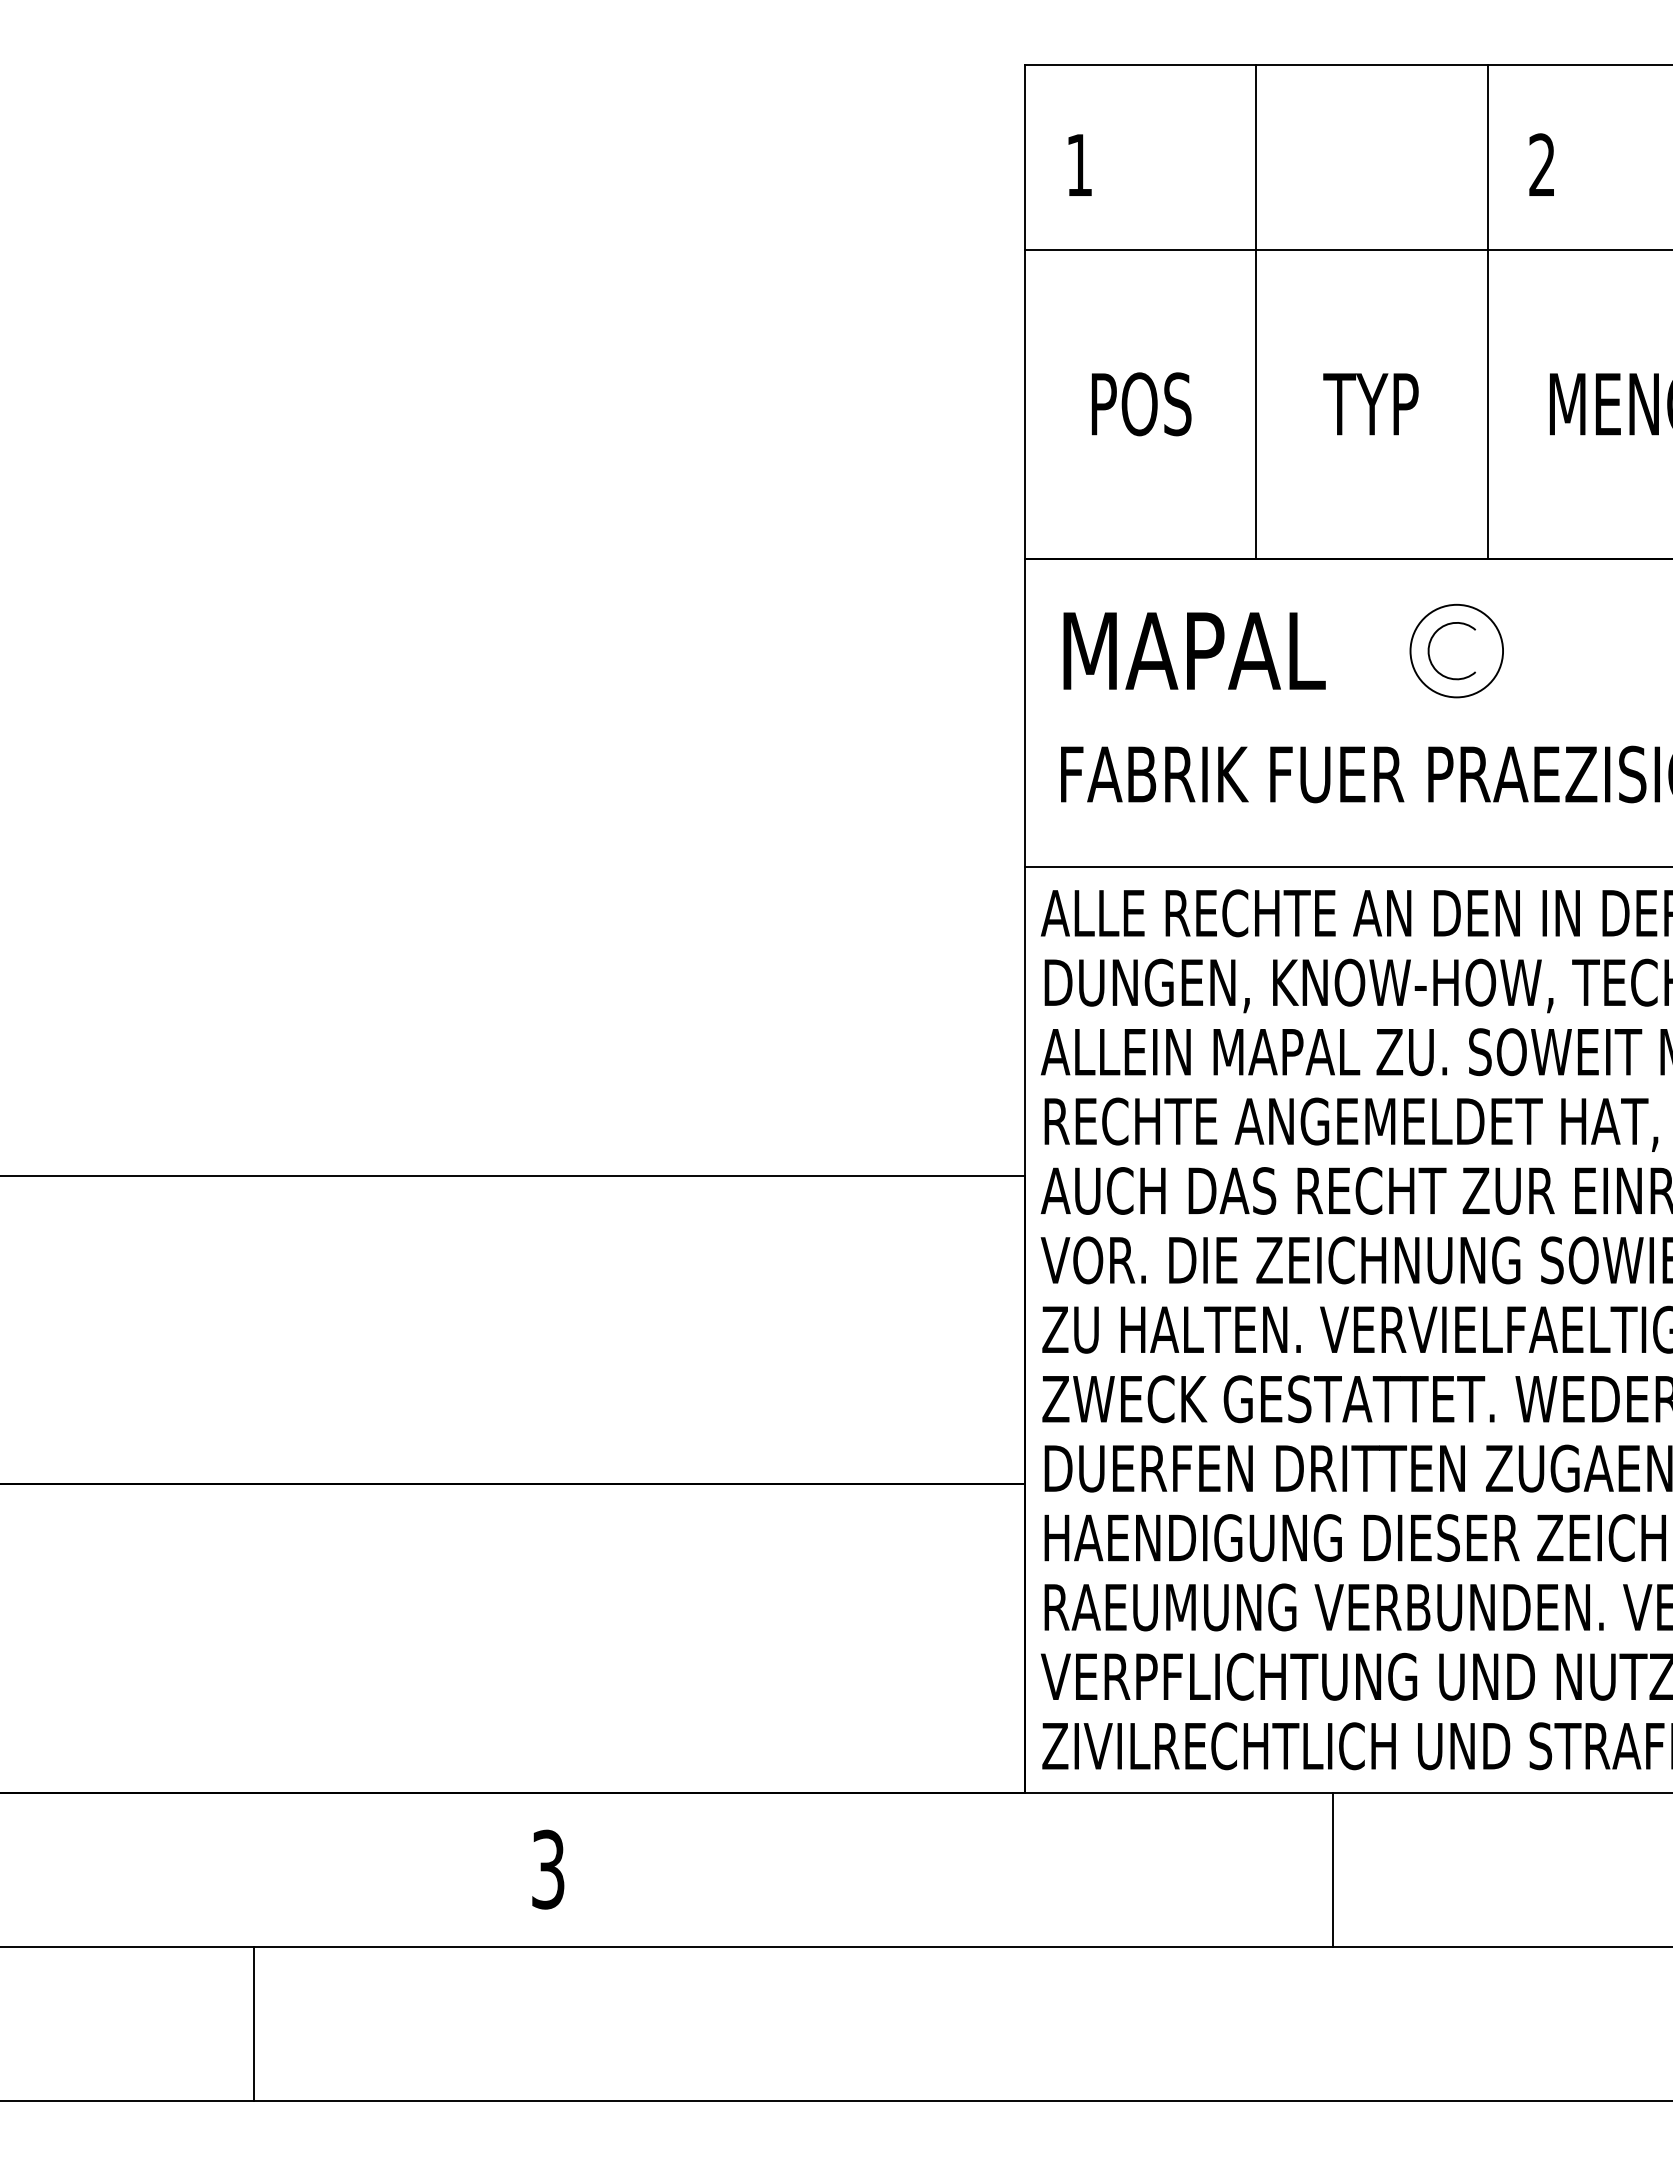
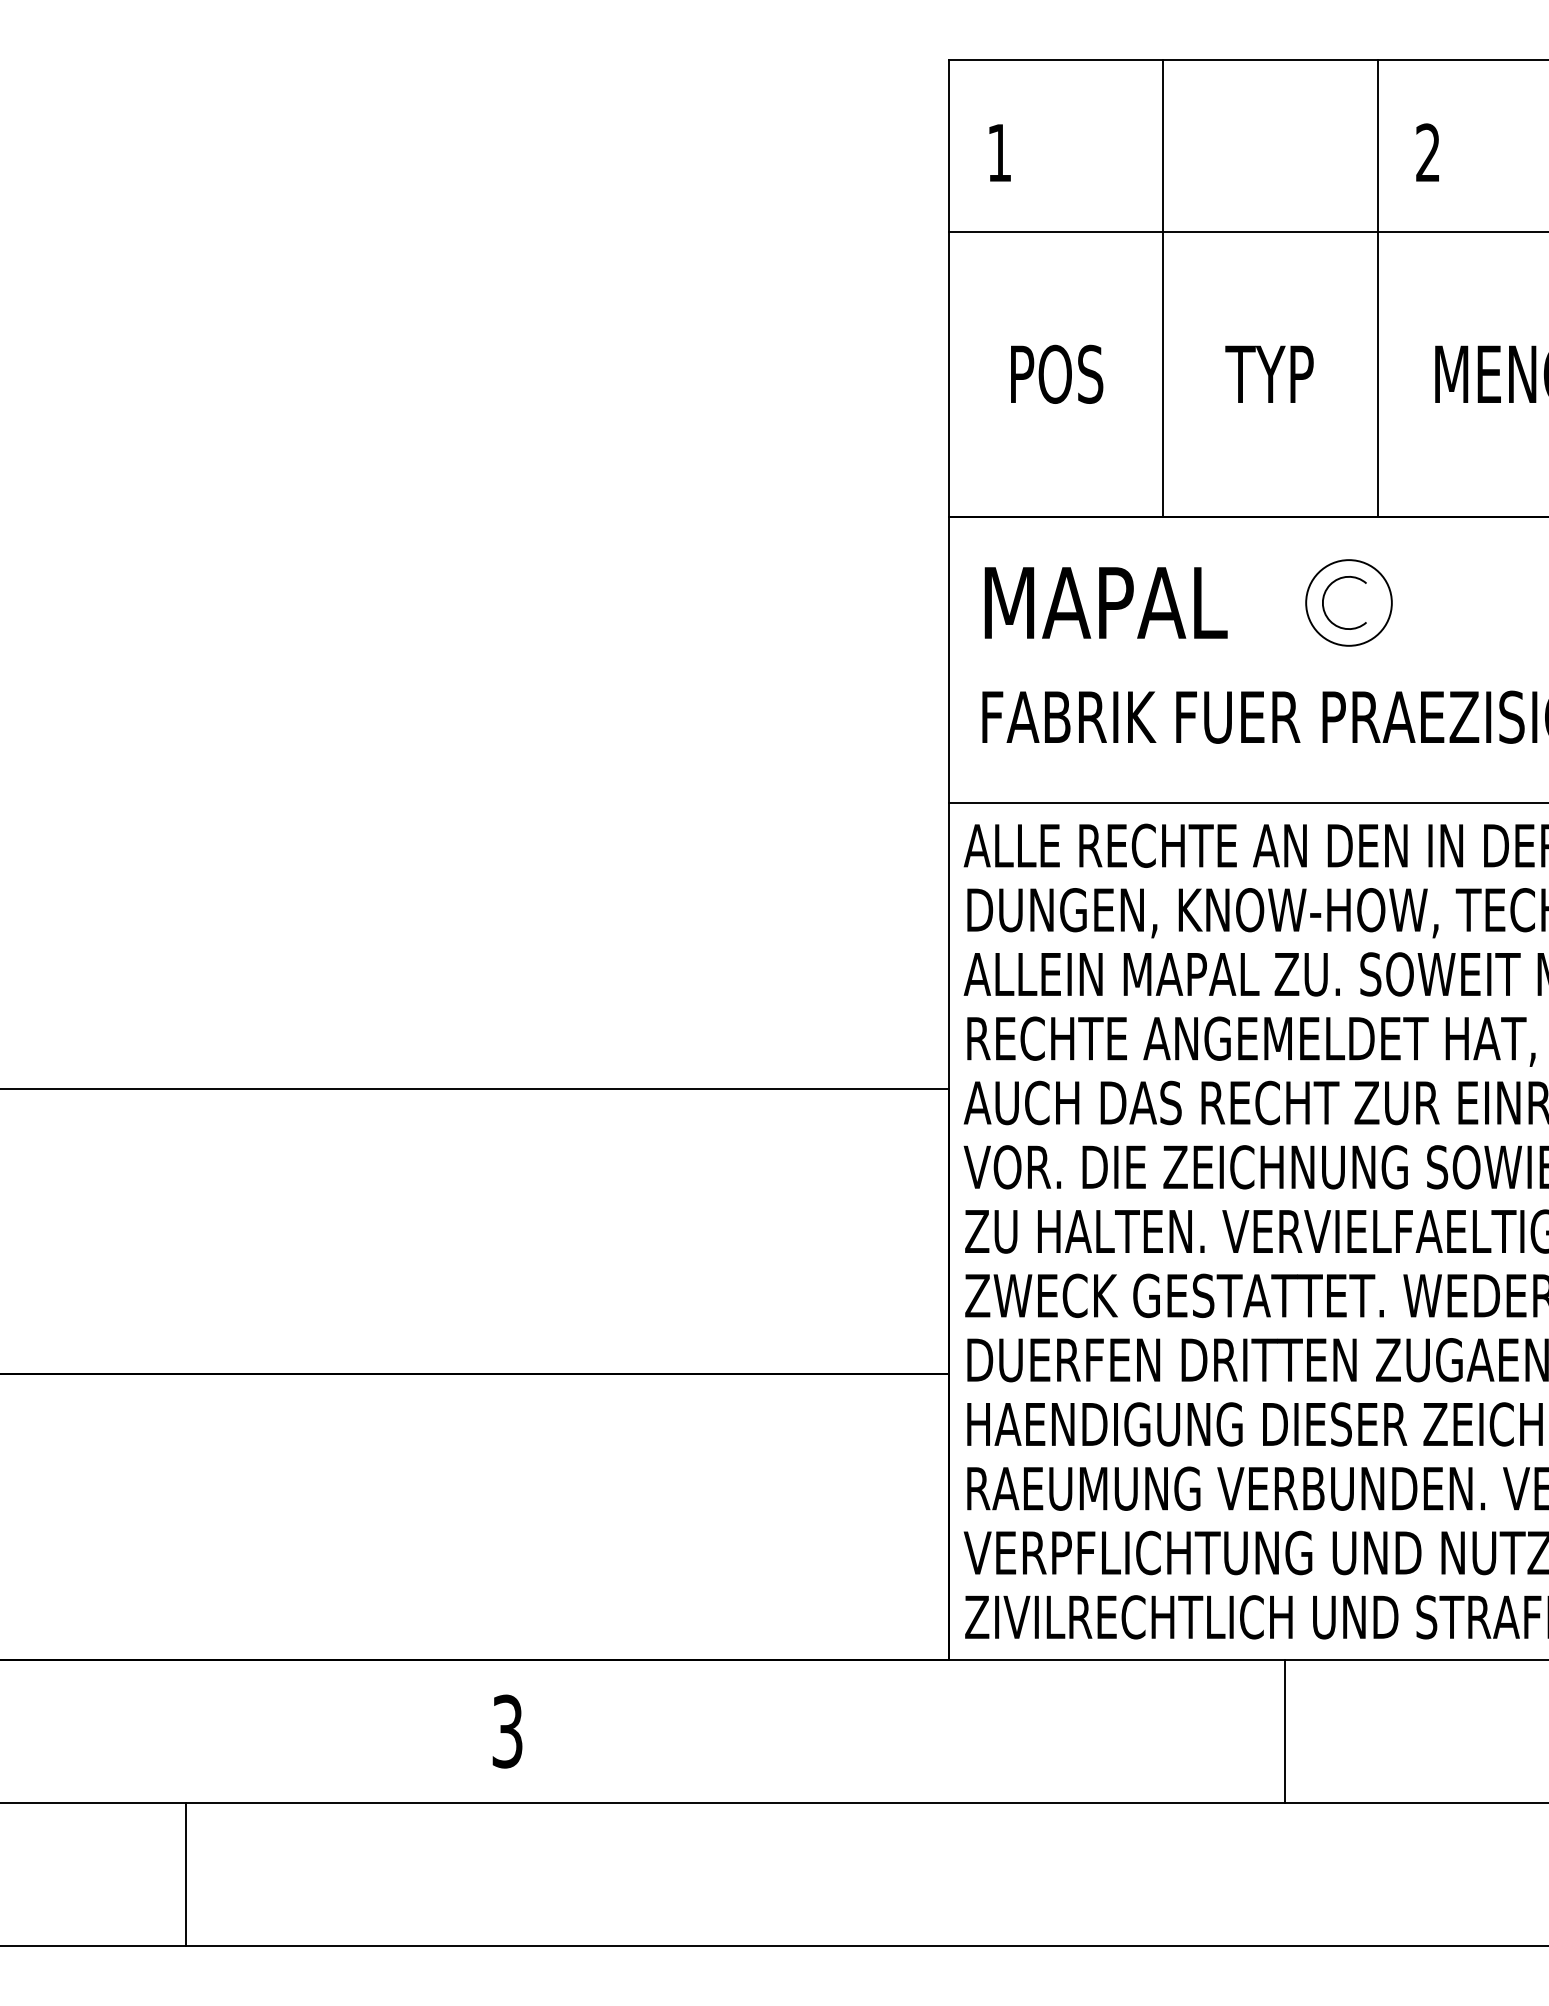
line: (1333, 1869) -> (1284, 1731), moved
line: (253, 2023) -> (185, 1874), moved

